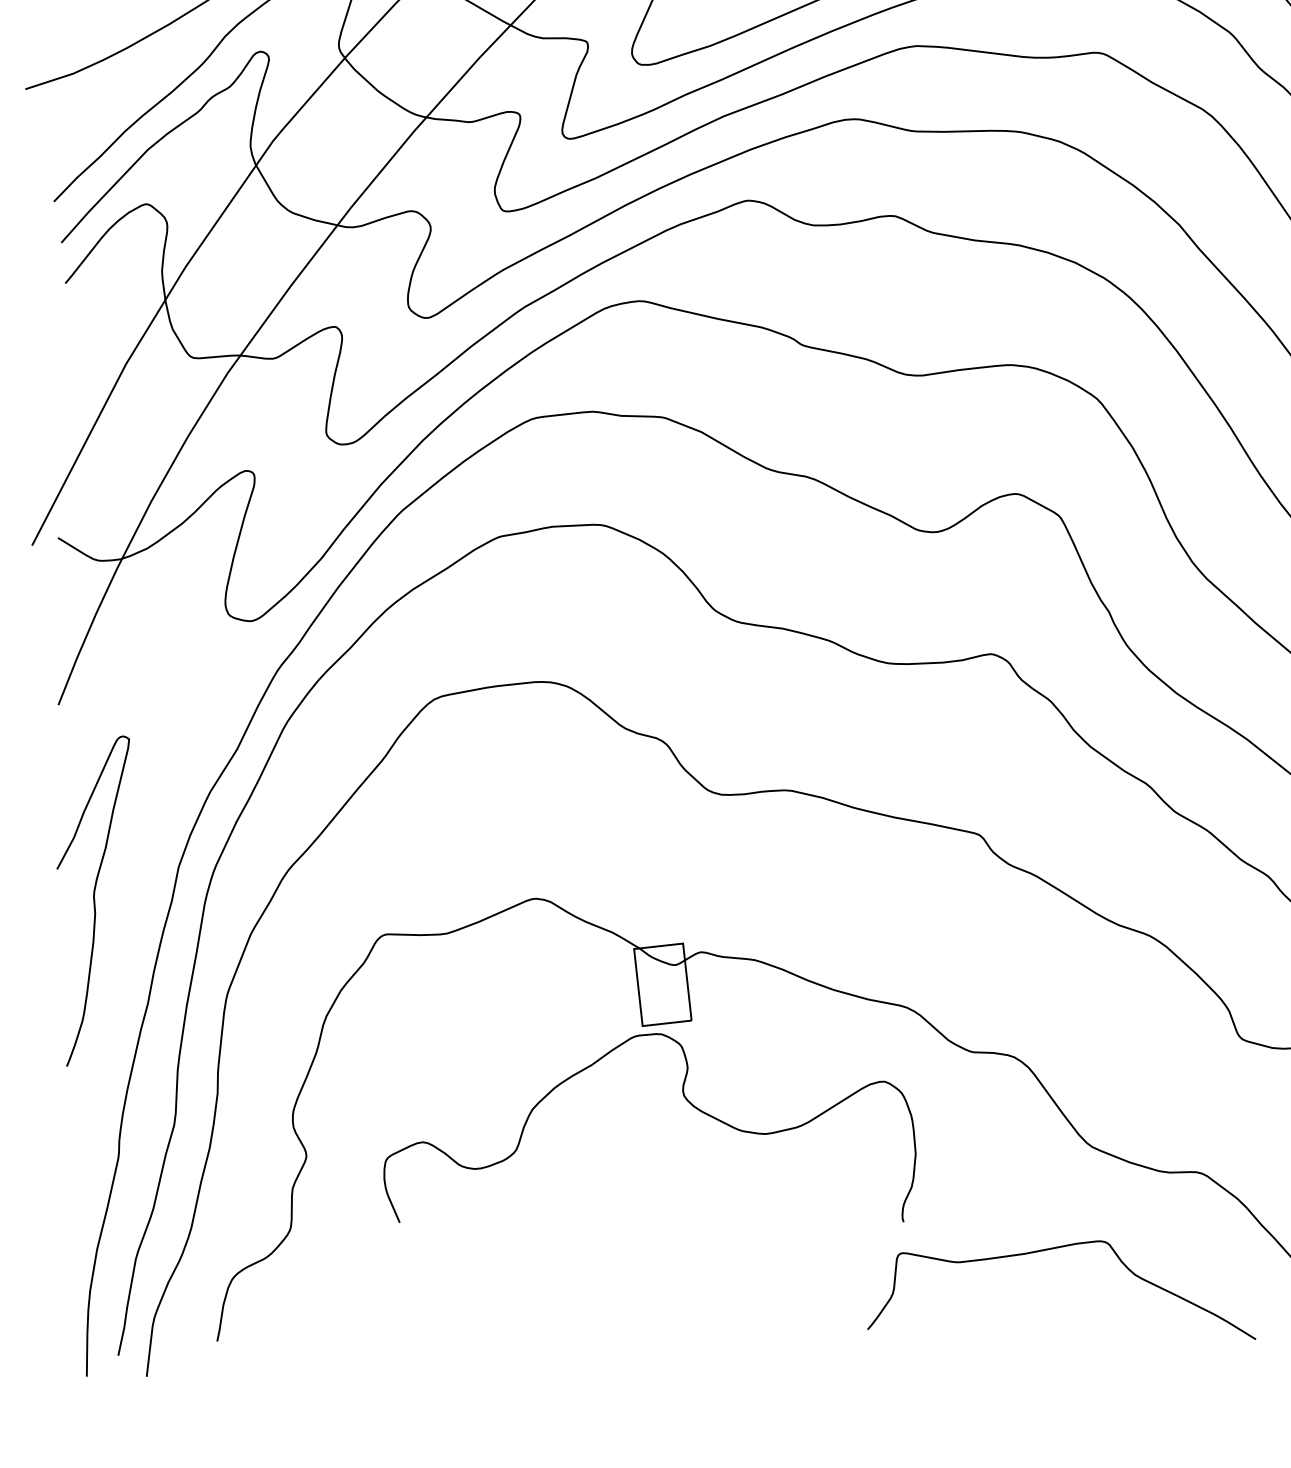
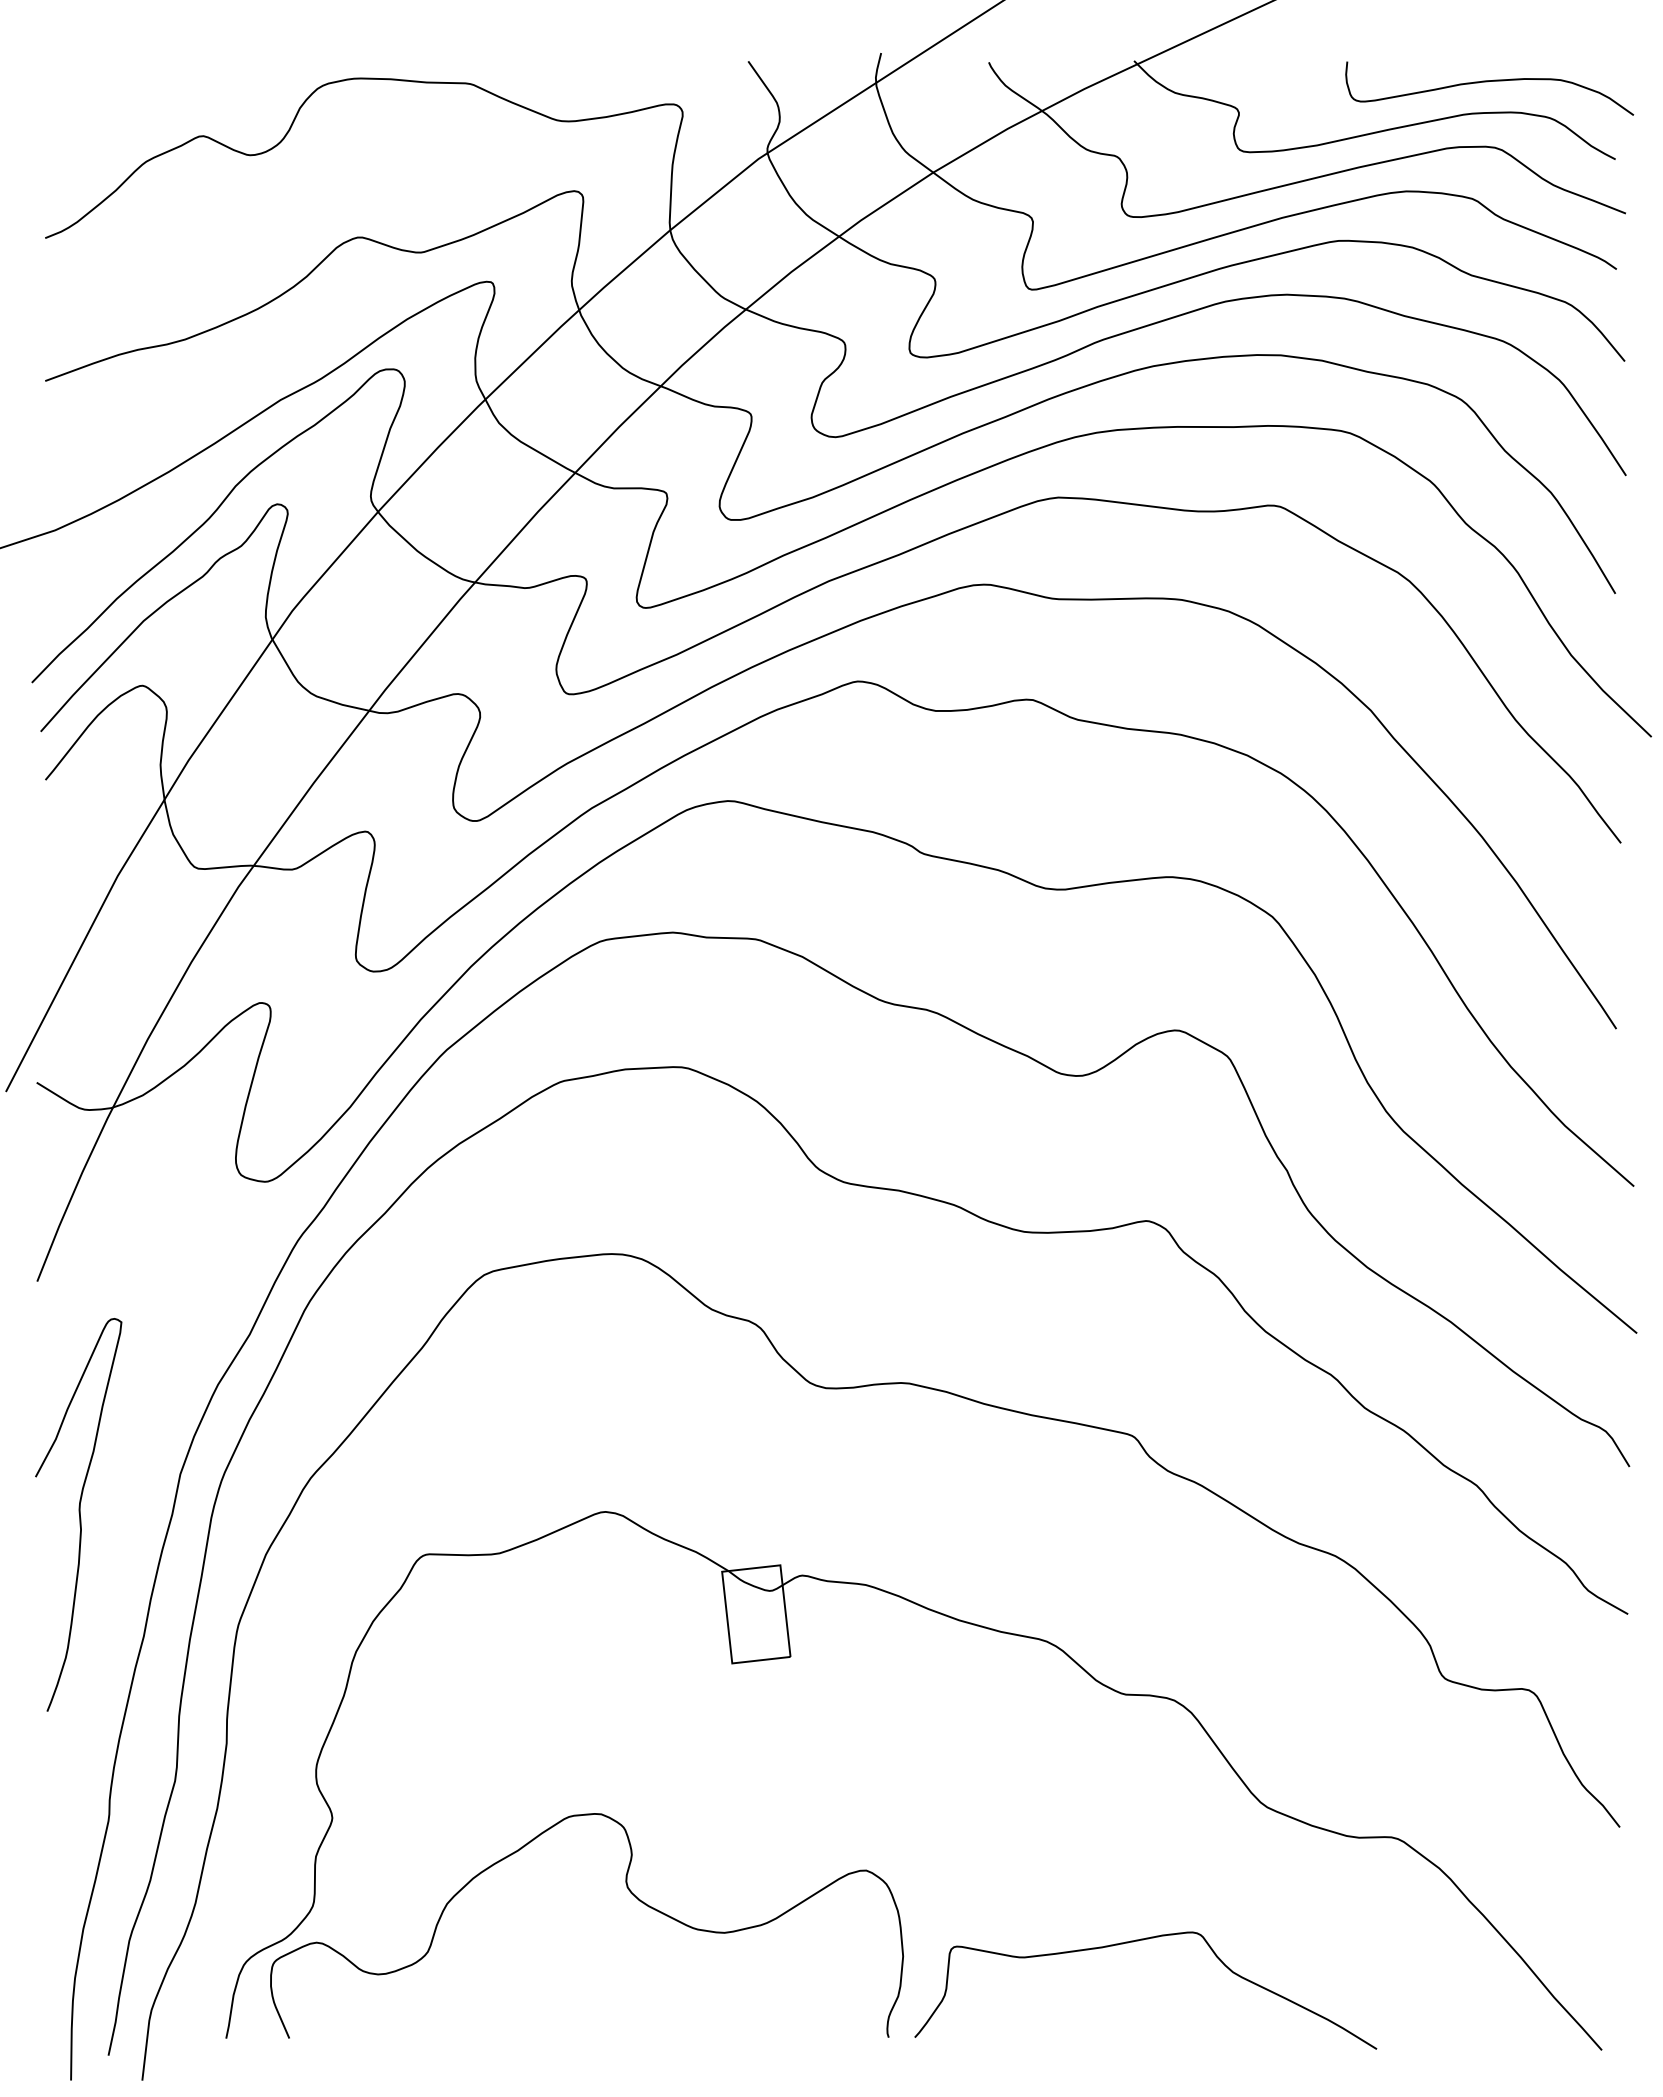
curve: (686, 1100) -> (630, 1893), moved
curve: (1051, 1249) -> (1133, 1942), moved

